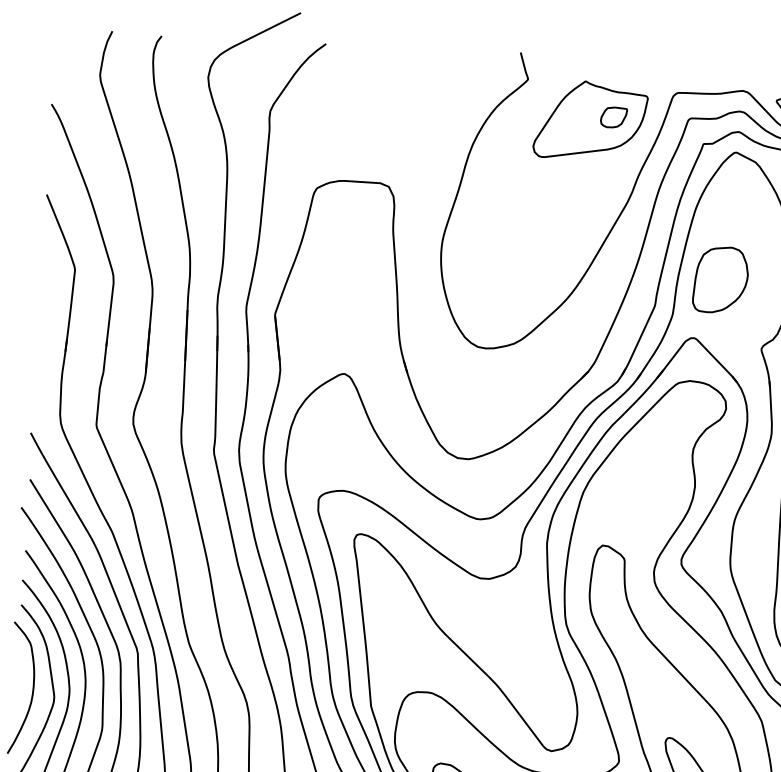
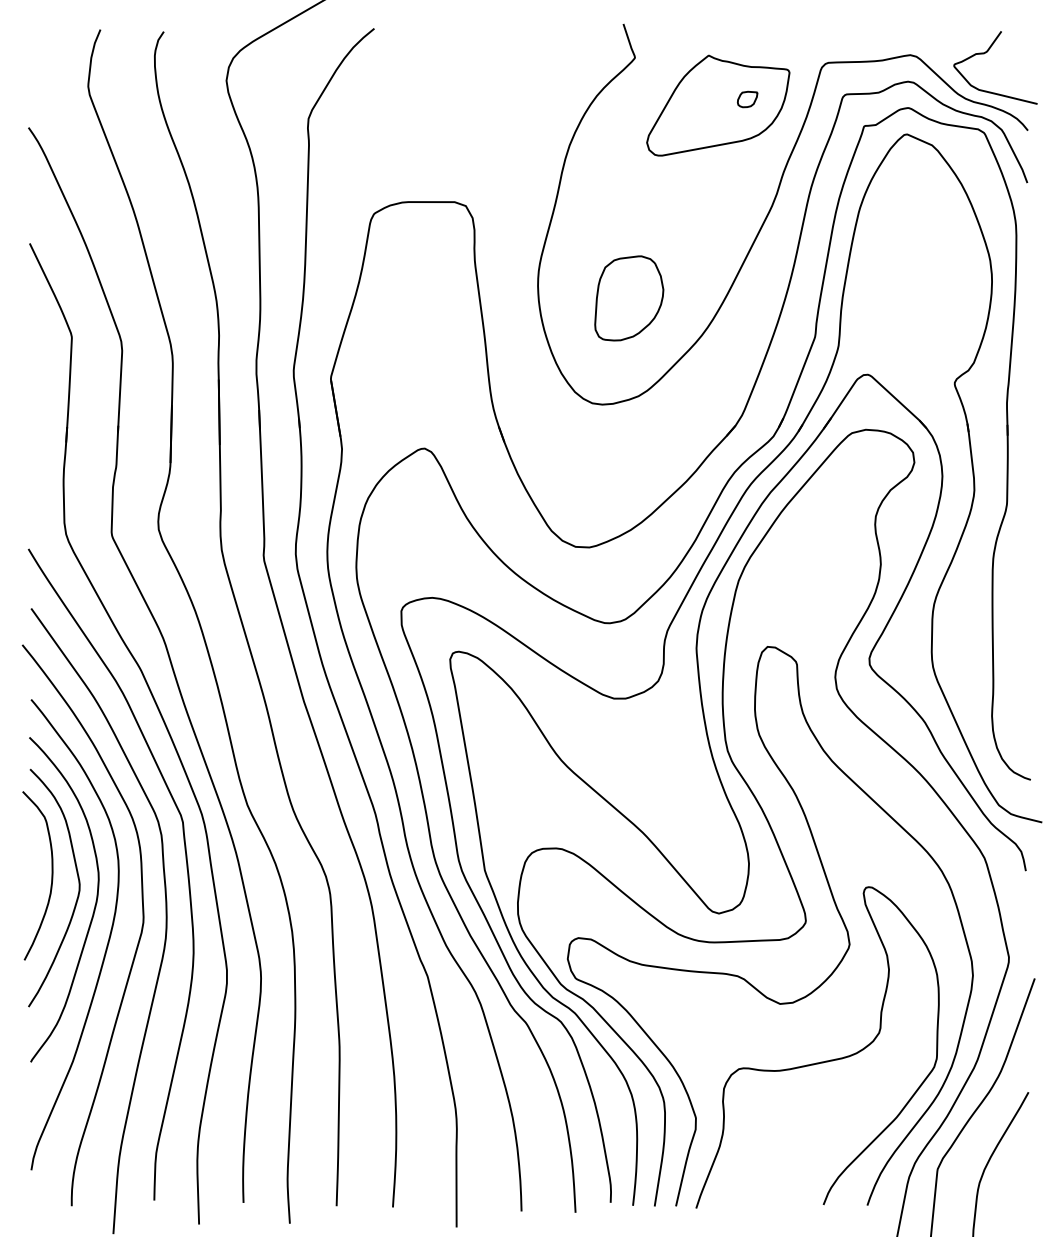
part: (613, 117) -> (747, 99), size x0.6
part: (721, 280) -> (629, 298), moved

